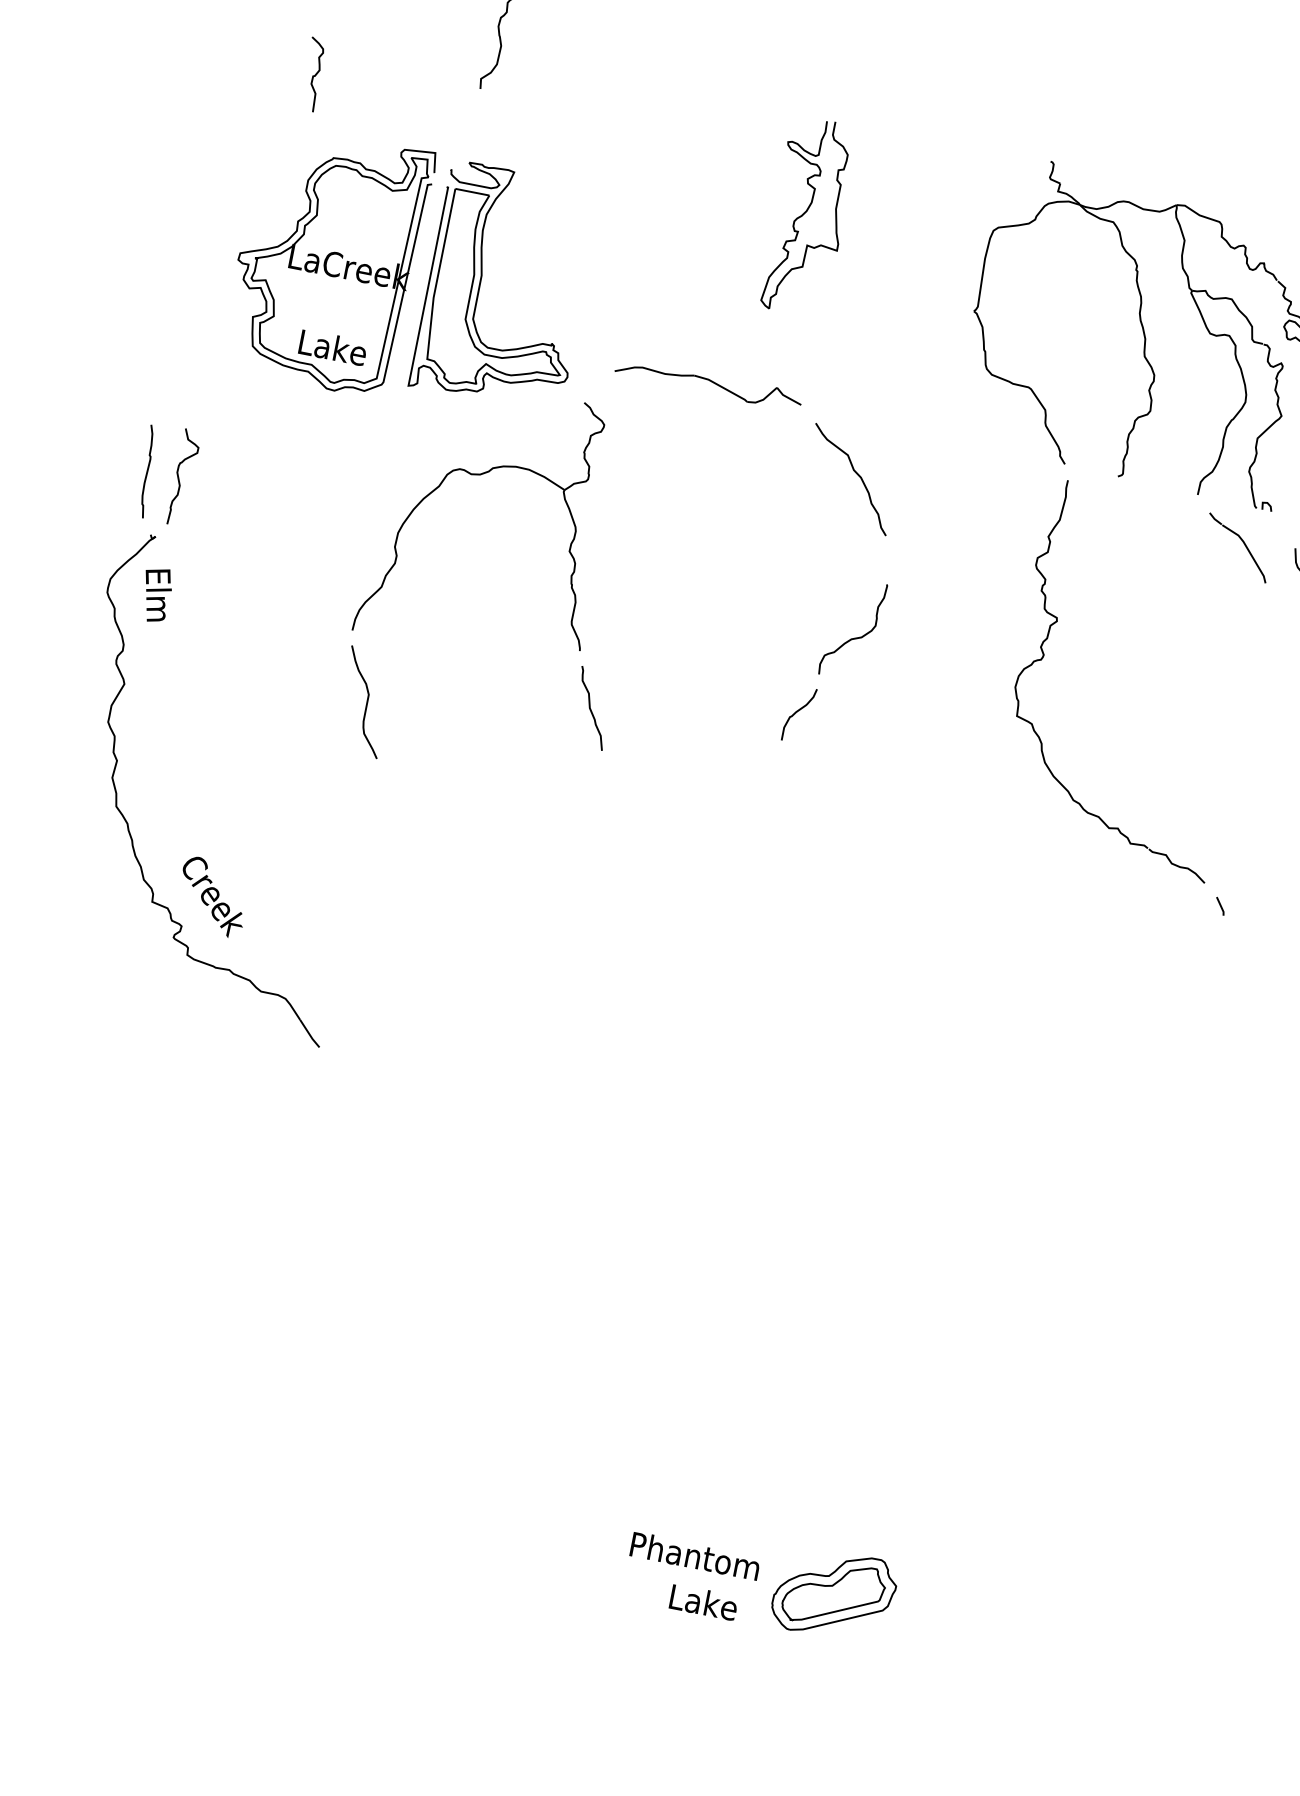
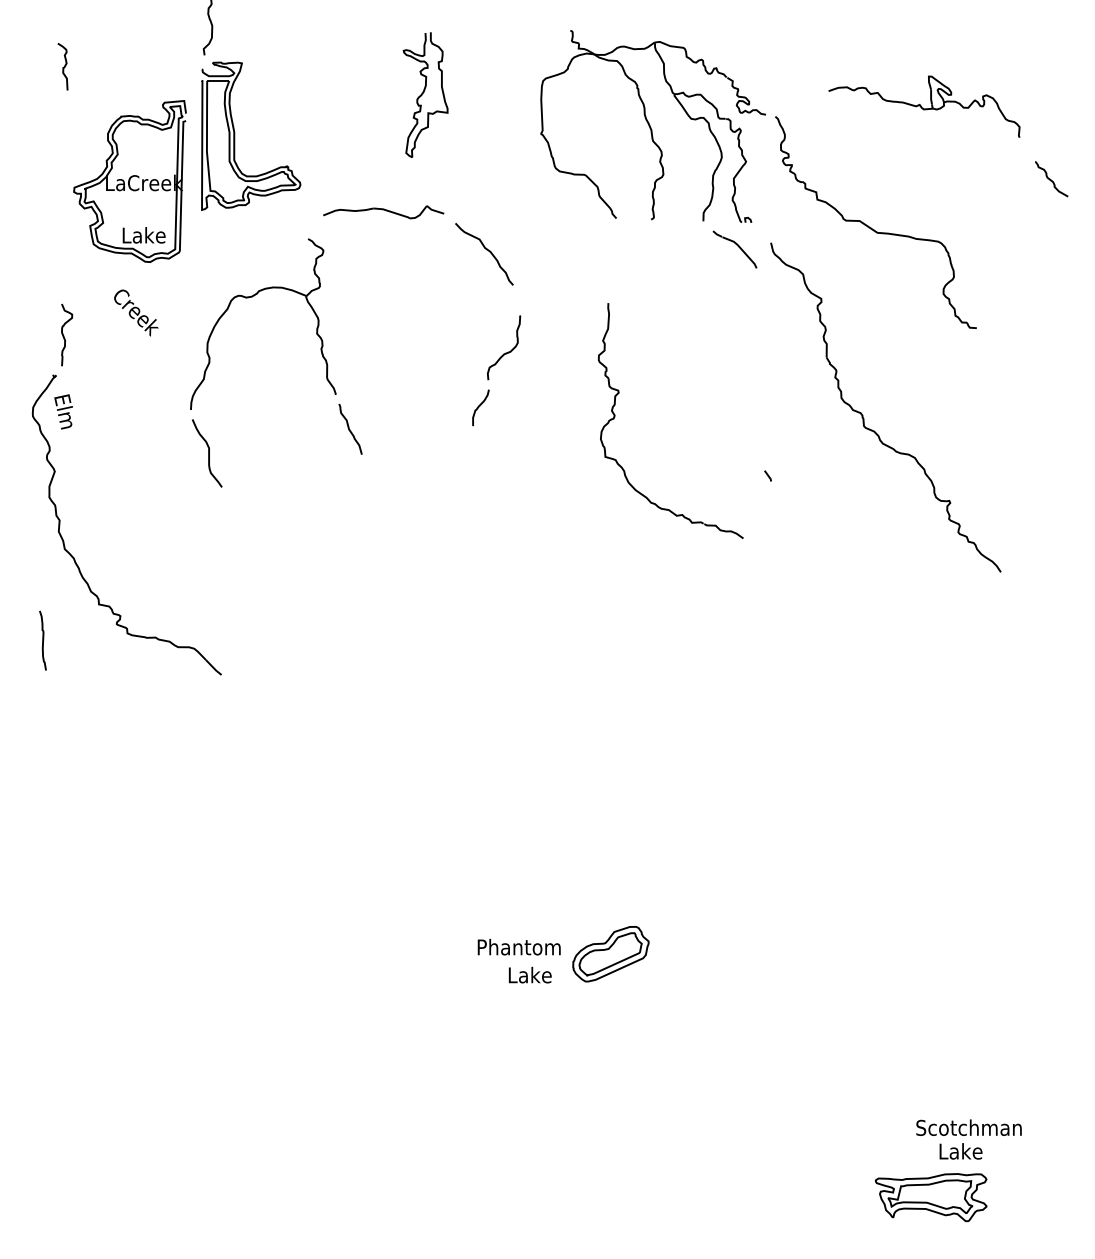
curve: (313, 74) -> (63, 66), moved
part: (482, 281) -> (235, 135), moved
curve: (146, 471) -> (42, 640), moved
part: (1044, 658) -> (615, 417), moved
text: (213, 896) -> (136, 312), moved

